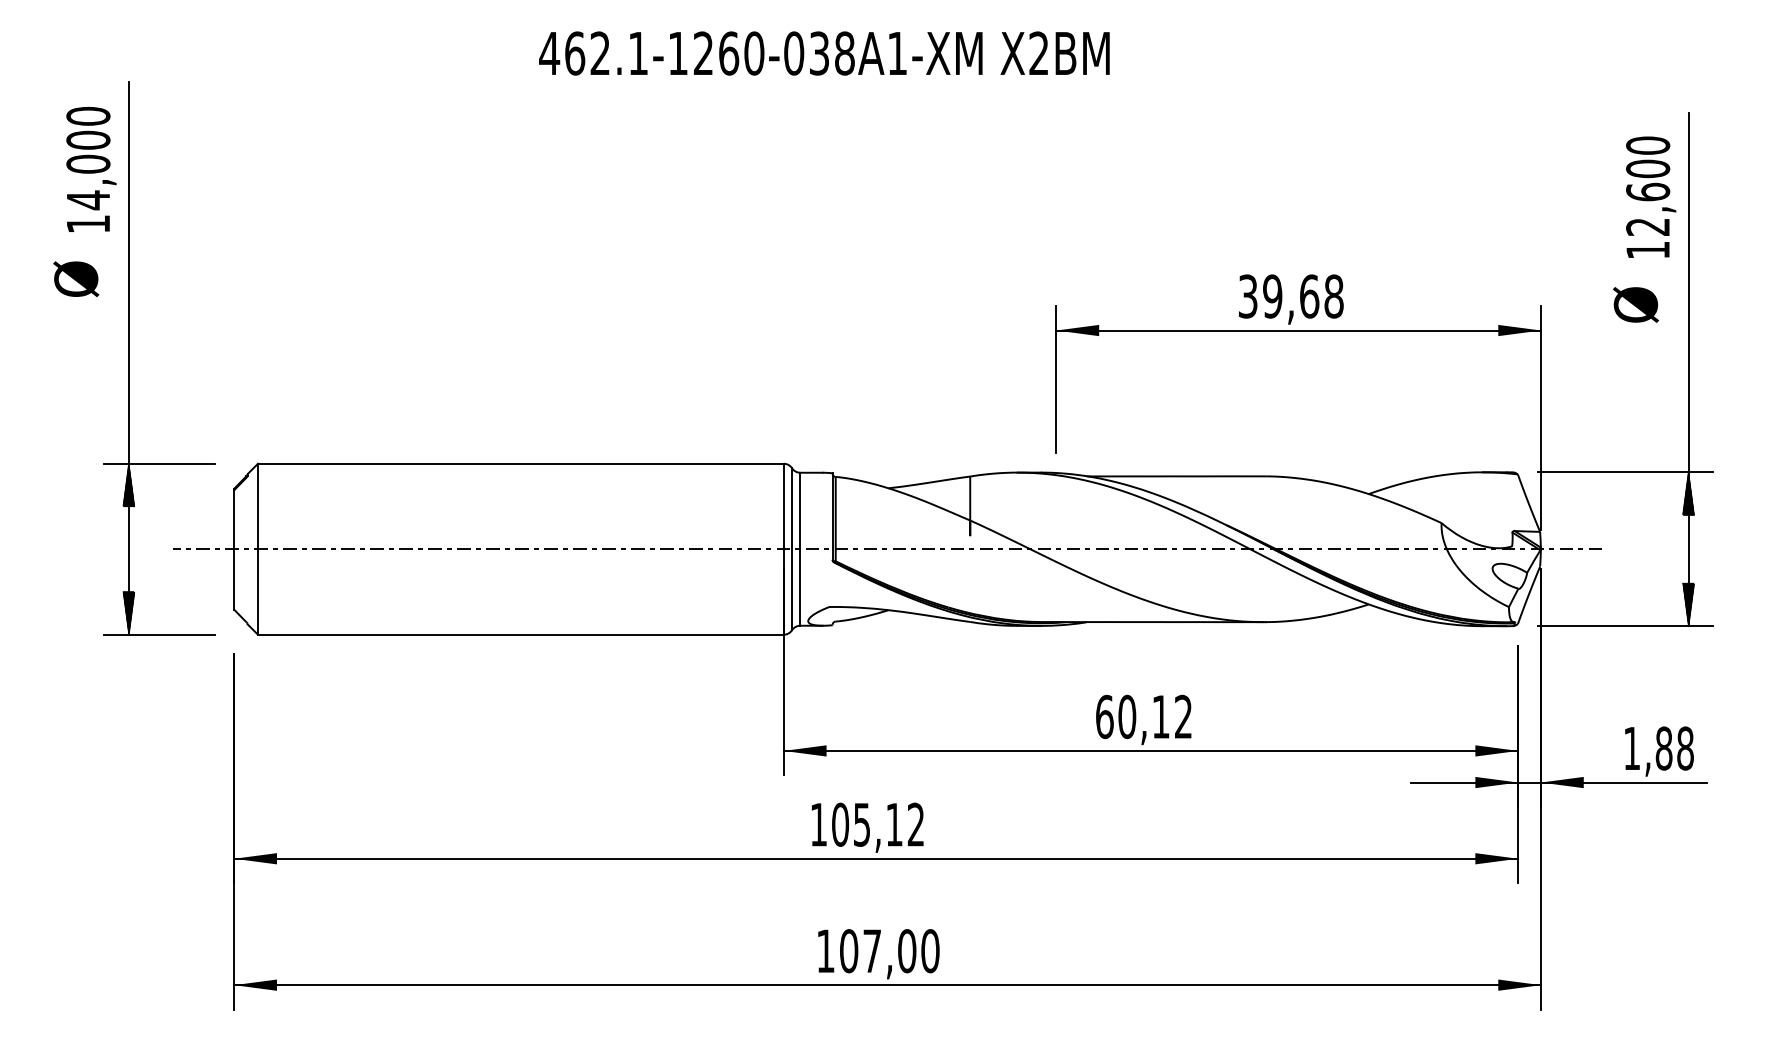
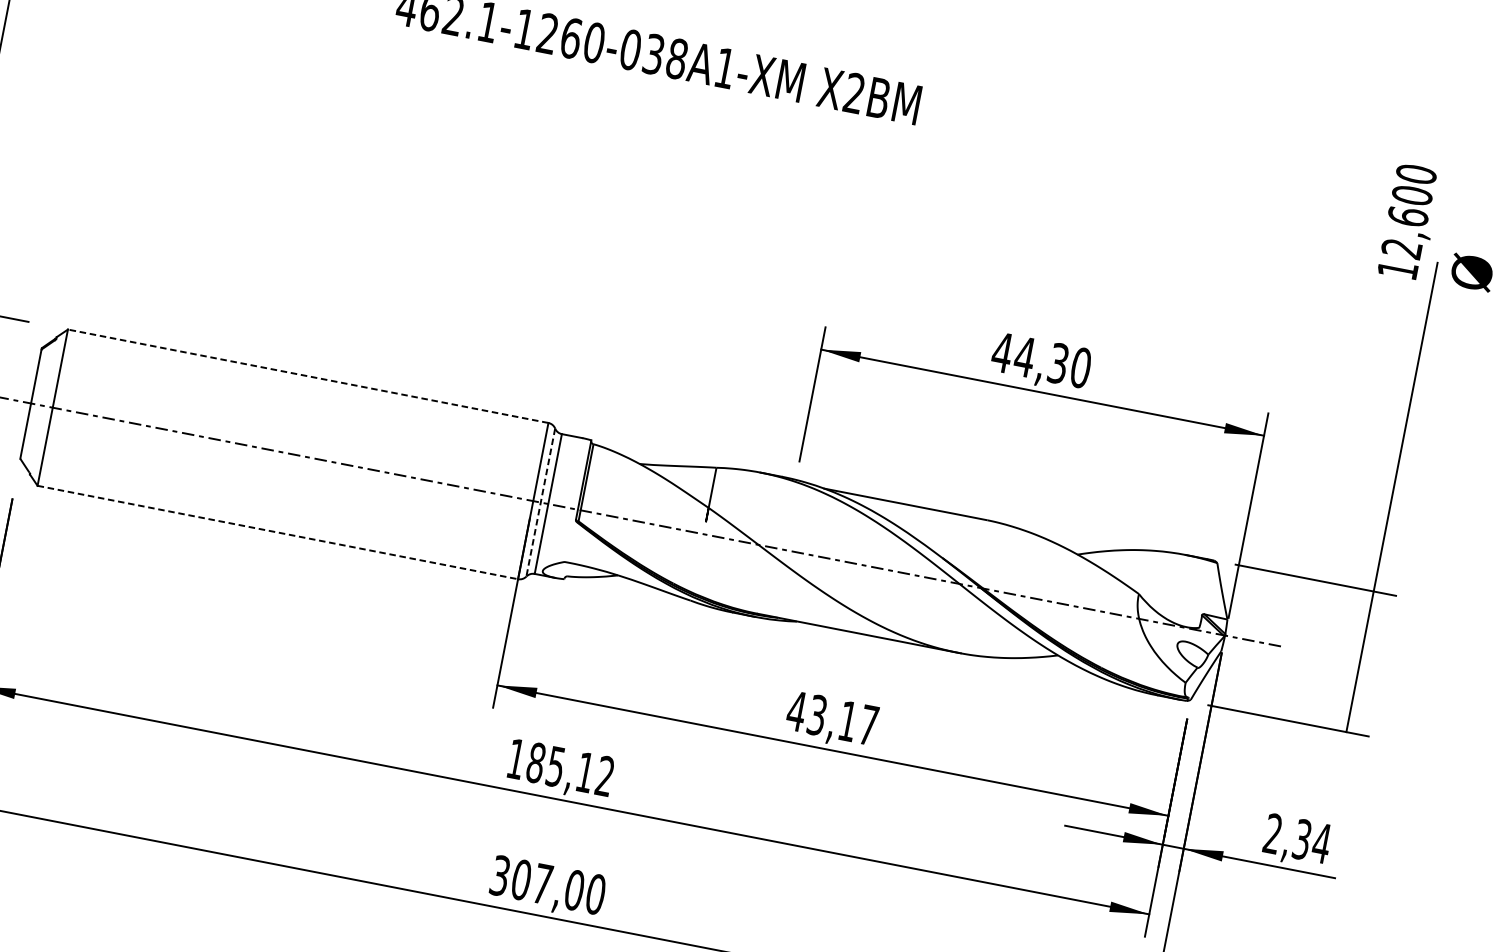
text: (1651, 196) -> (1410, 221), moved
text: (1290, 296) -> (1041, 360), 39,68 -> 44,30
text: (1635, 304) -> (1471, 272), moved
line: (520, 463) -> (307, 375), solid -> dashed
hatch: (1688, 493) -> (1369, 610), removed
line: (792, 549) -> (541, 502), solid -> dashed
hatch: (1688, 604) -> (1350, 712), removed
line: (520, 634) -> (277, 532), solid -> dashed
text: (1143, 716) -> (832, 717), 60,12 -> 43,17
text: (1659, 748) -> (1298, 838), 1,88 -> 2,34
text: (840, 824) -> (536, 762), 105,12 -> 185,12
text: (825, 951) -> (499, 876), 107,00 -> 307,00

